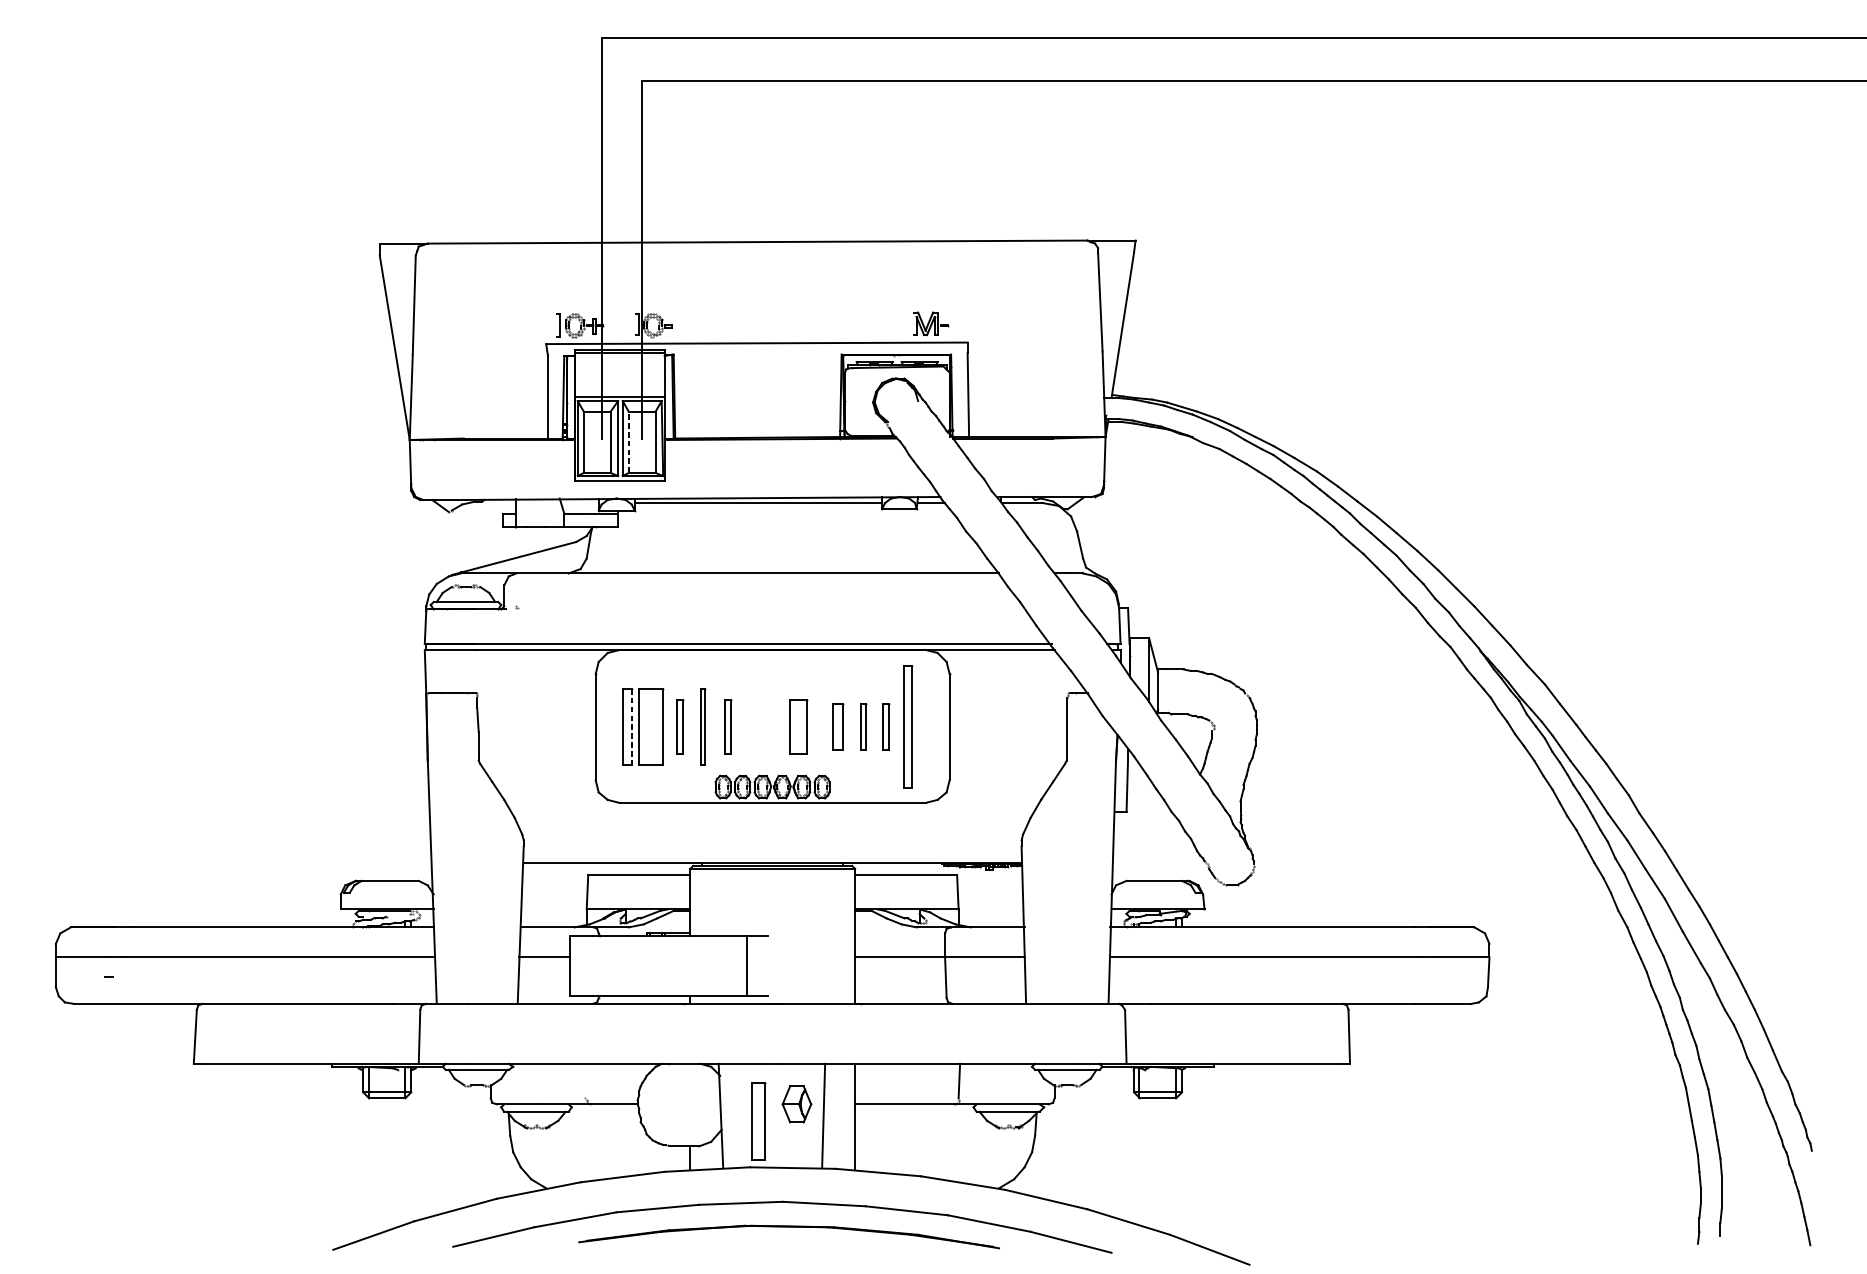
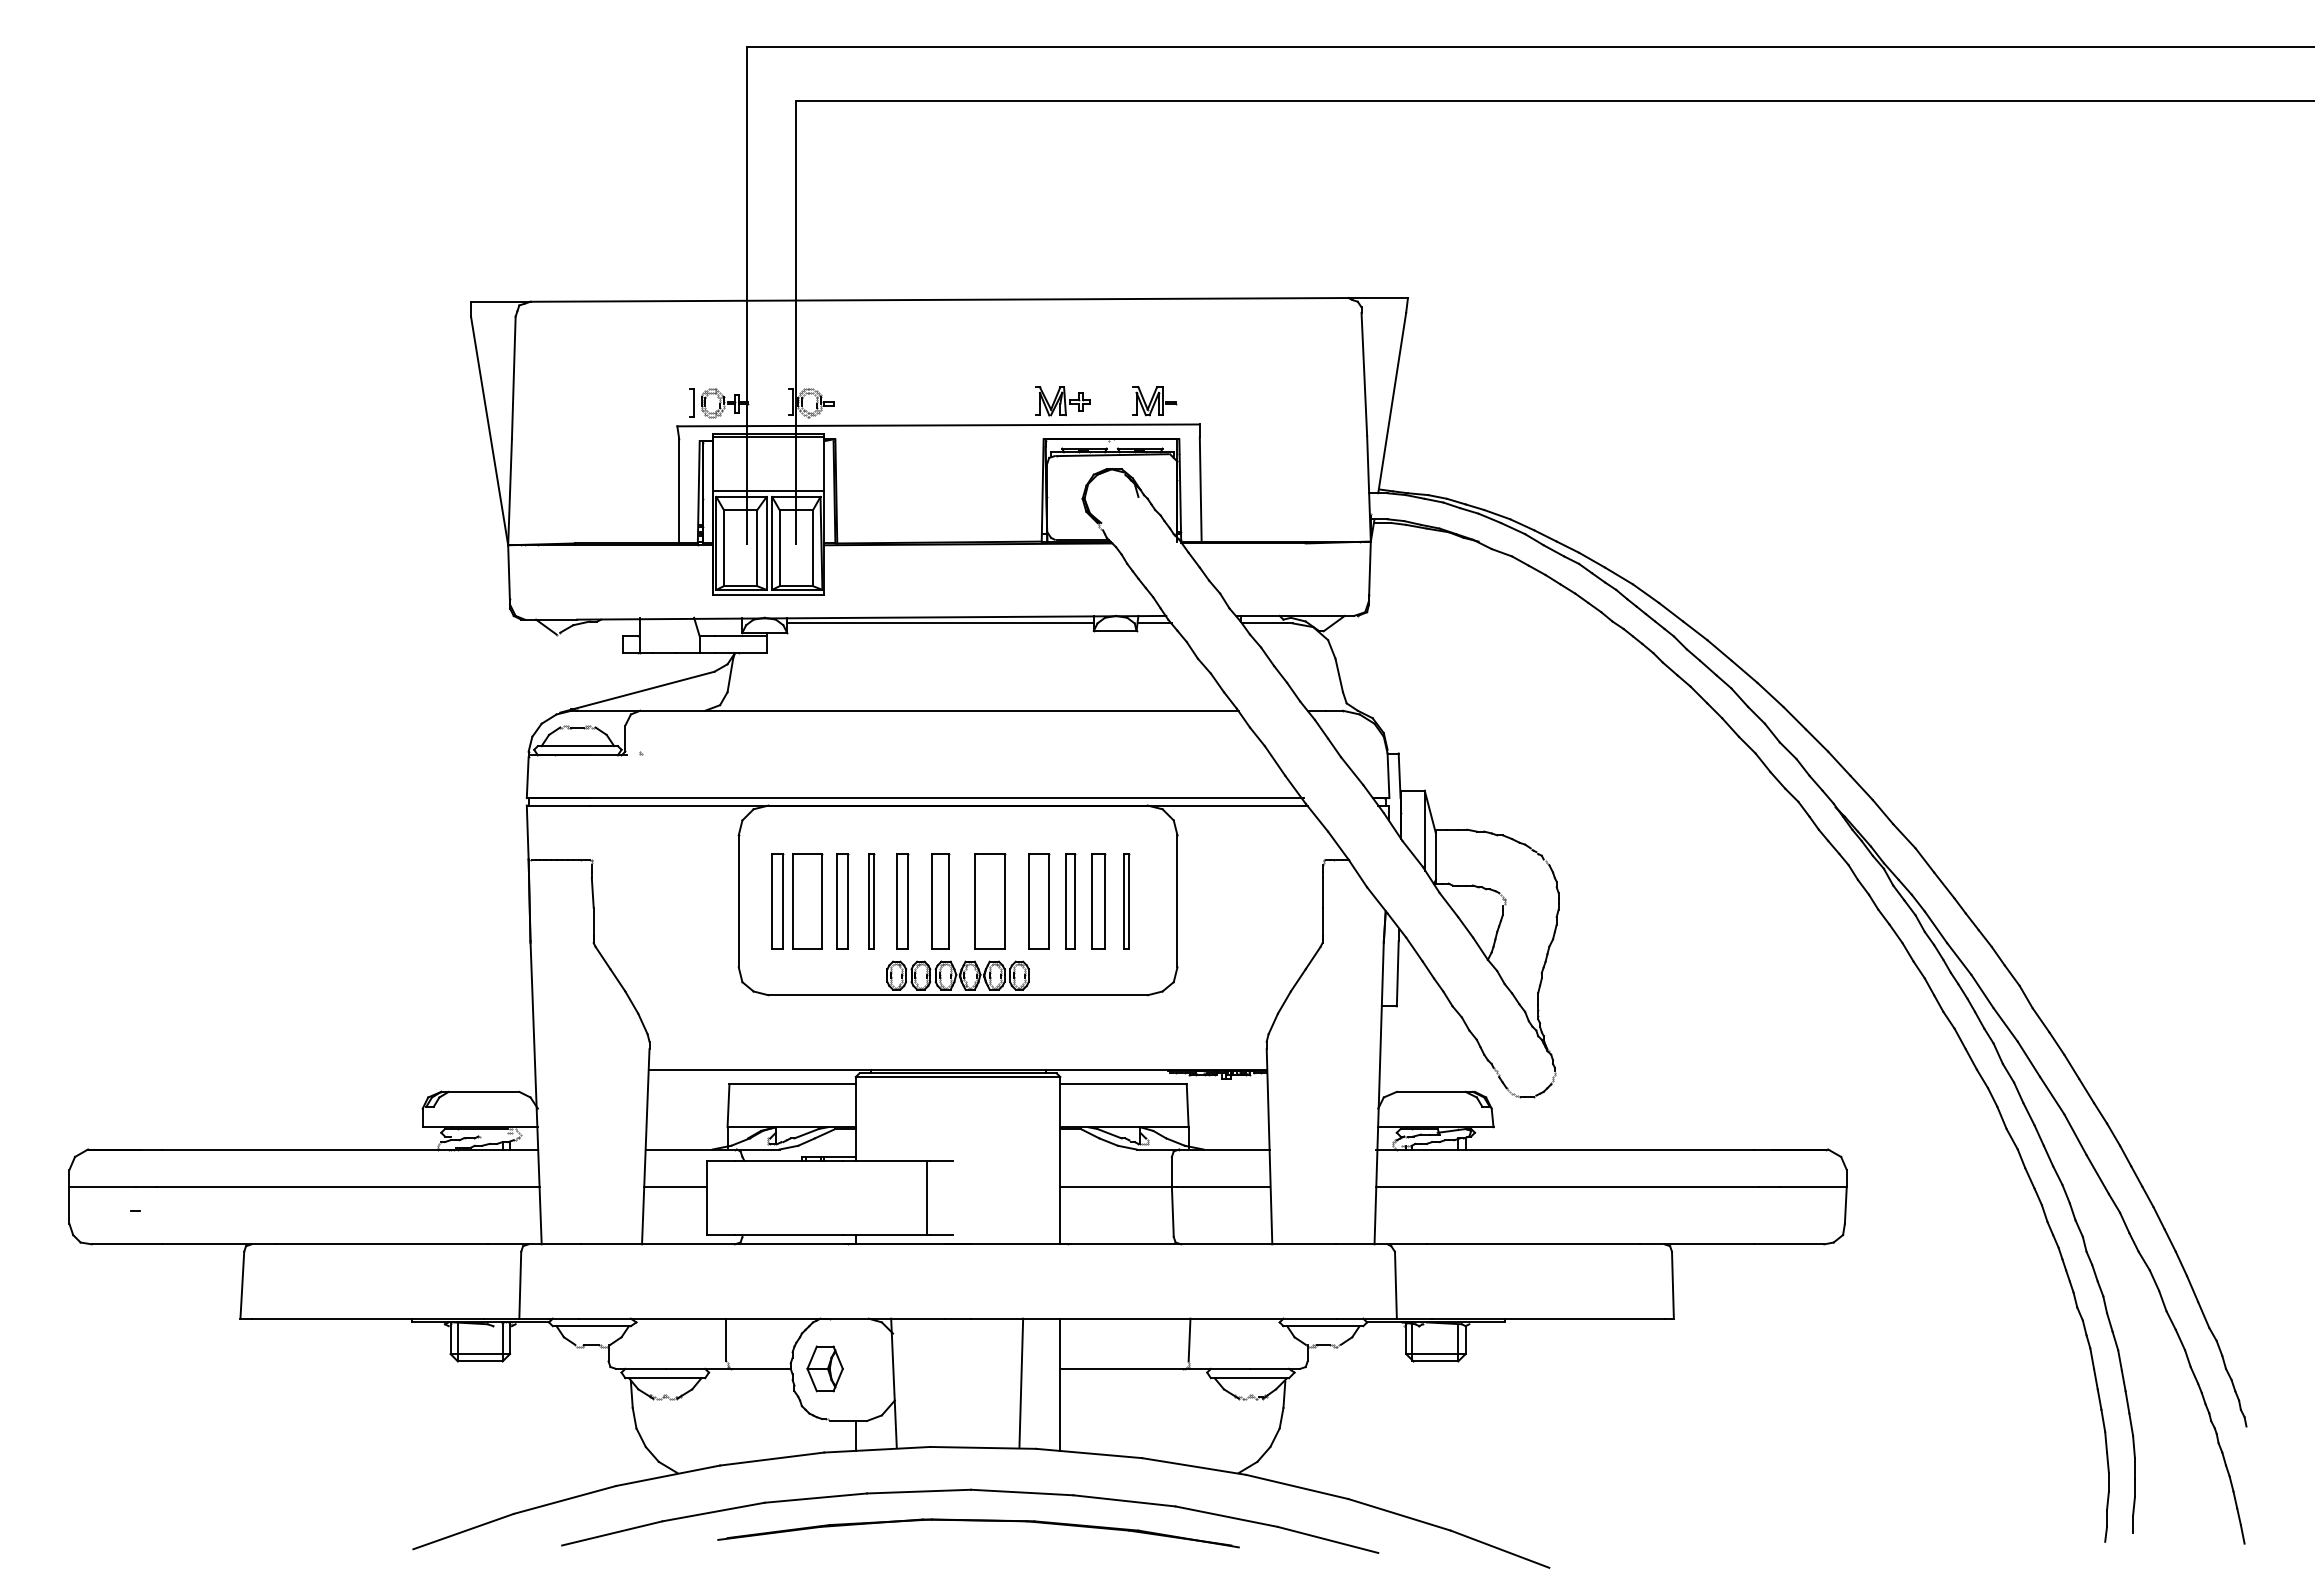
part: (856, 324) -> (1062, 401), added
line: (628, 441) -> (779, 547), dashed -> solid
line: (631, 727) -> (783, 901), dashed -> solid
part: (679, 727) -> (842, 901), size x1.43
part: (727, 727) -> (902, 901), size x1.43
part: (798, 727) -> (990, 901), size x1.43
part: (838, 727) -> (1039, 901), size x1.67
part: (863, 727) -> (1070, 901), size x1.67
part: (885, 727) -> (1098, 901), size x1.67
part: (908, 727) -> (1126, 901), size x0.62
line: (585, 1080) -> (725, 1339), added
part: (796, 1104) -> (824, 1368), moved
part: (758, 1121) -> (940, 901), moved

